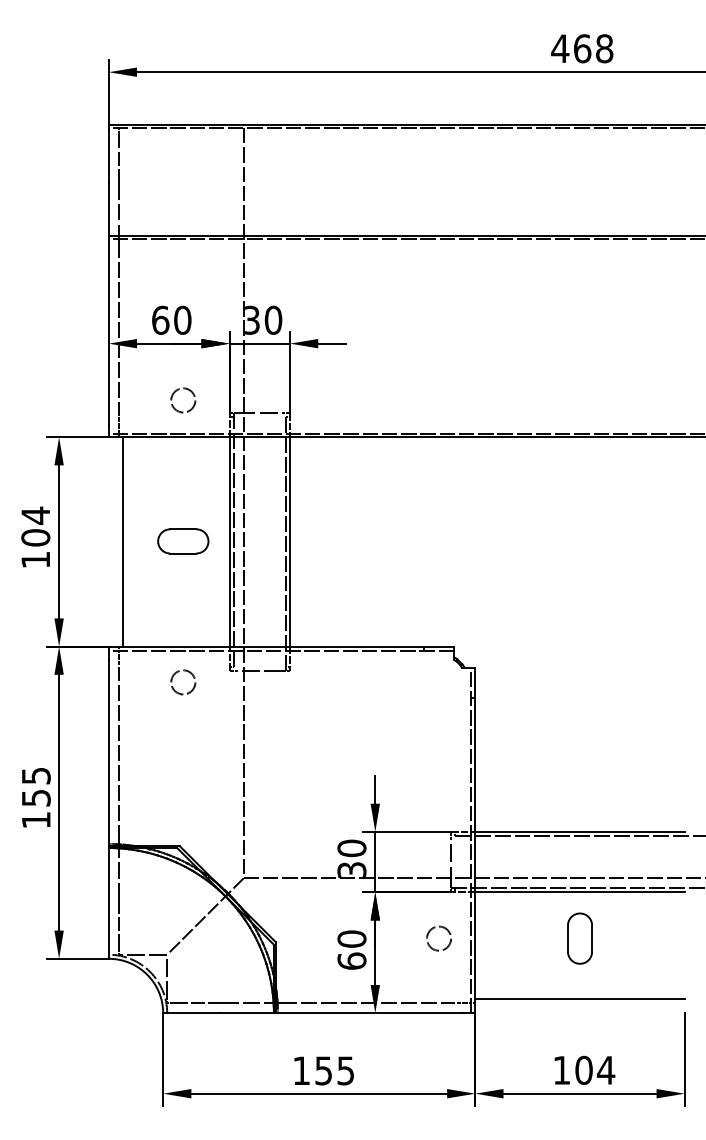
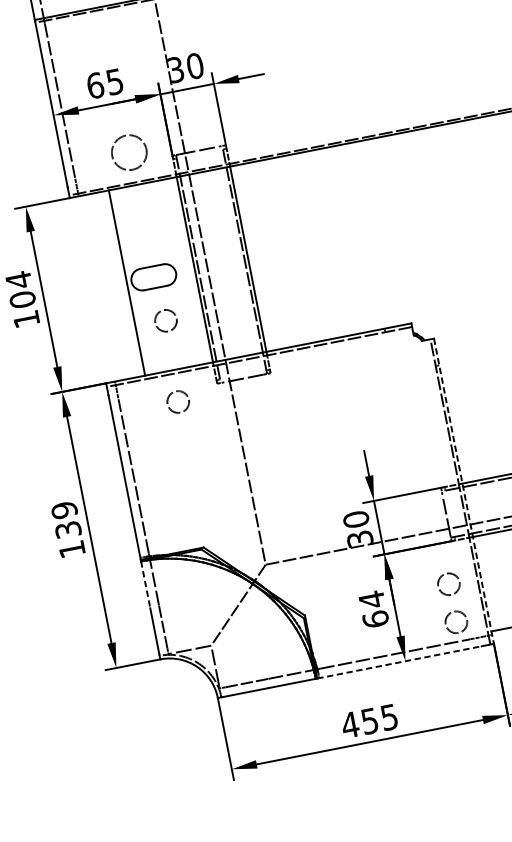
text: (182, 319) -> (114, 81), 60 -> 65
circle: (183, 400) -> (129, 152), size x1.6
line: (122, 541) -> (126, 282), moved
circle: (187, 591) -> (166, 320), added
text: (35, 786) -> (65, 519), 155 -> 139
line: (475, 840) -> (464, 491), solid -> dashed
line: (108, 874) -> (145, 584), solid -> dashed
text: (351, 939) -> (371, 600), 60 -> 64
circle: (438, 981) -> (455, 622), added
line: (368, 1013) -> (399, 662), solid -> dashed
text: (301, 1070) -> (350, 724), 155 -> 455

